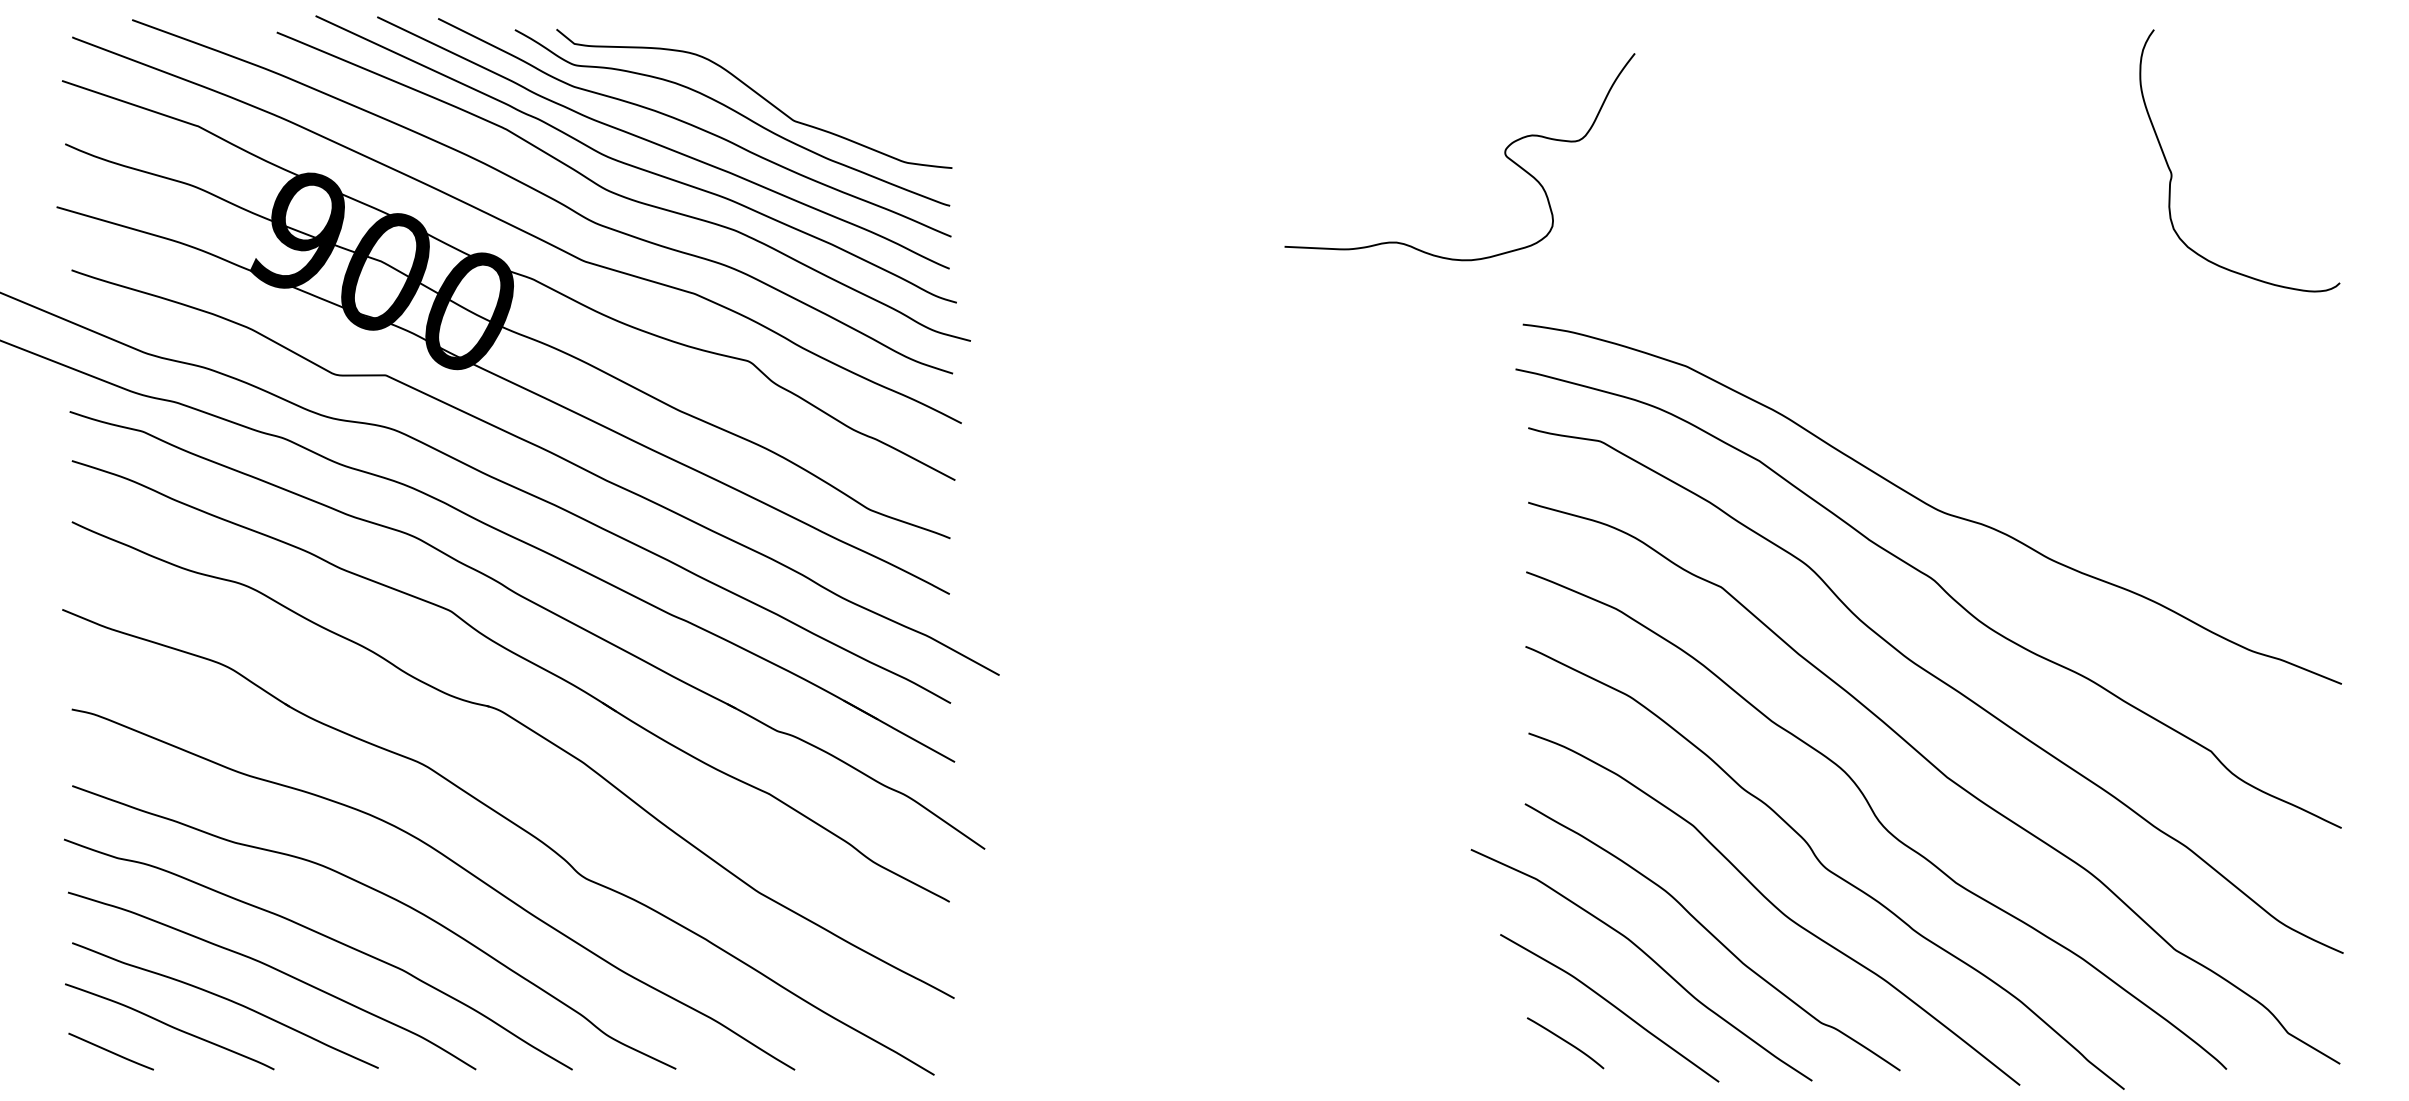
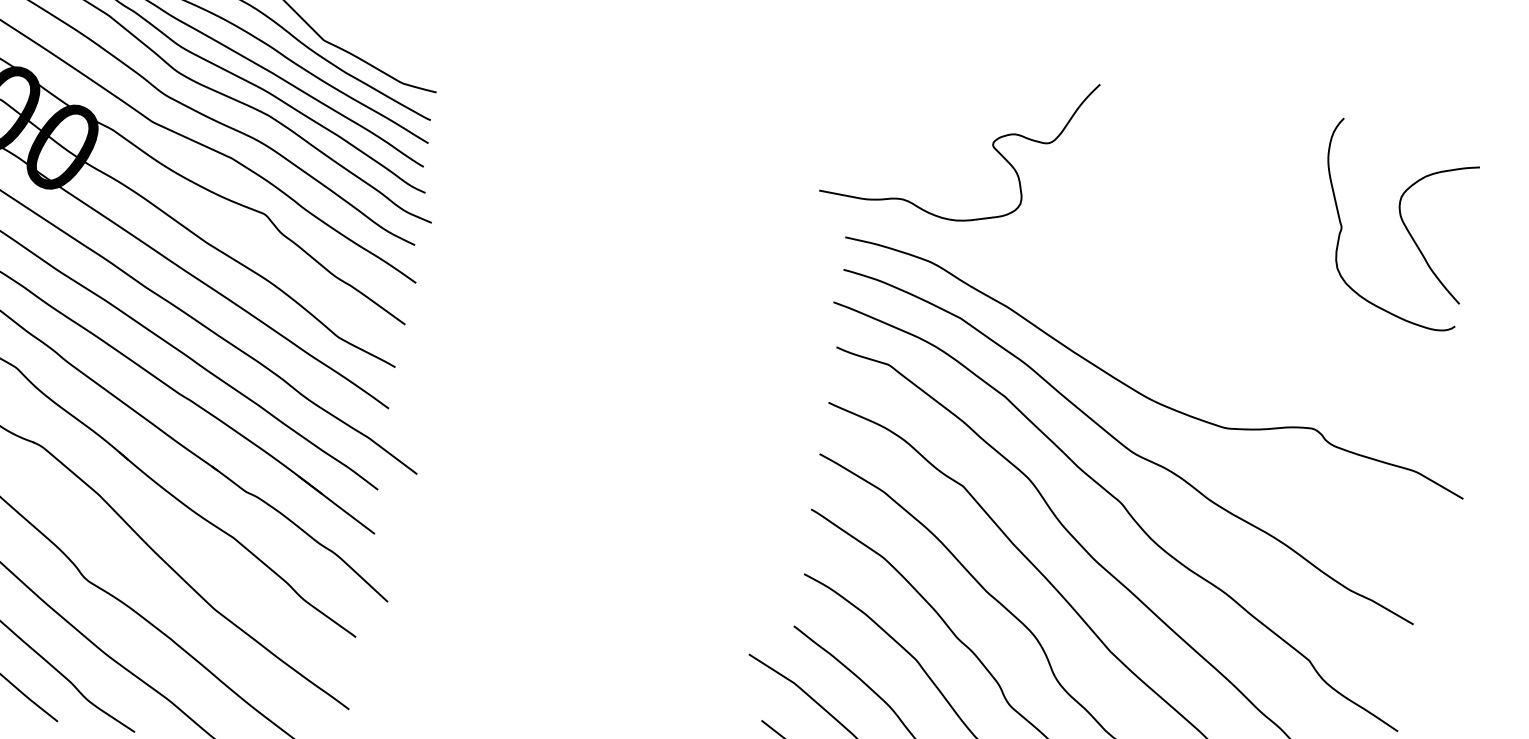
curve: (1504, 154) -> (992, 145), moved
curve: (2271, 178) -> (1415, 241), added
curve: (1935, 429) -> (1138, 391), added

